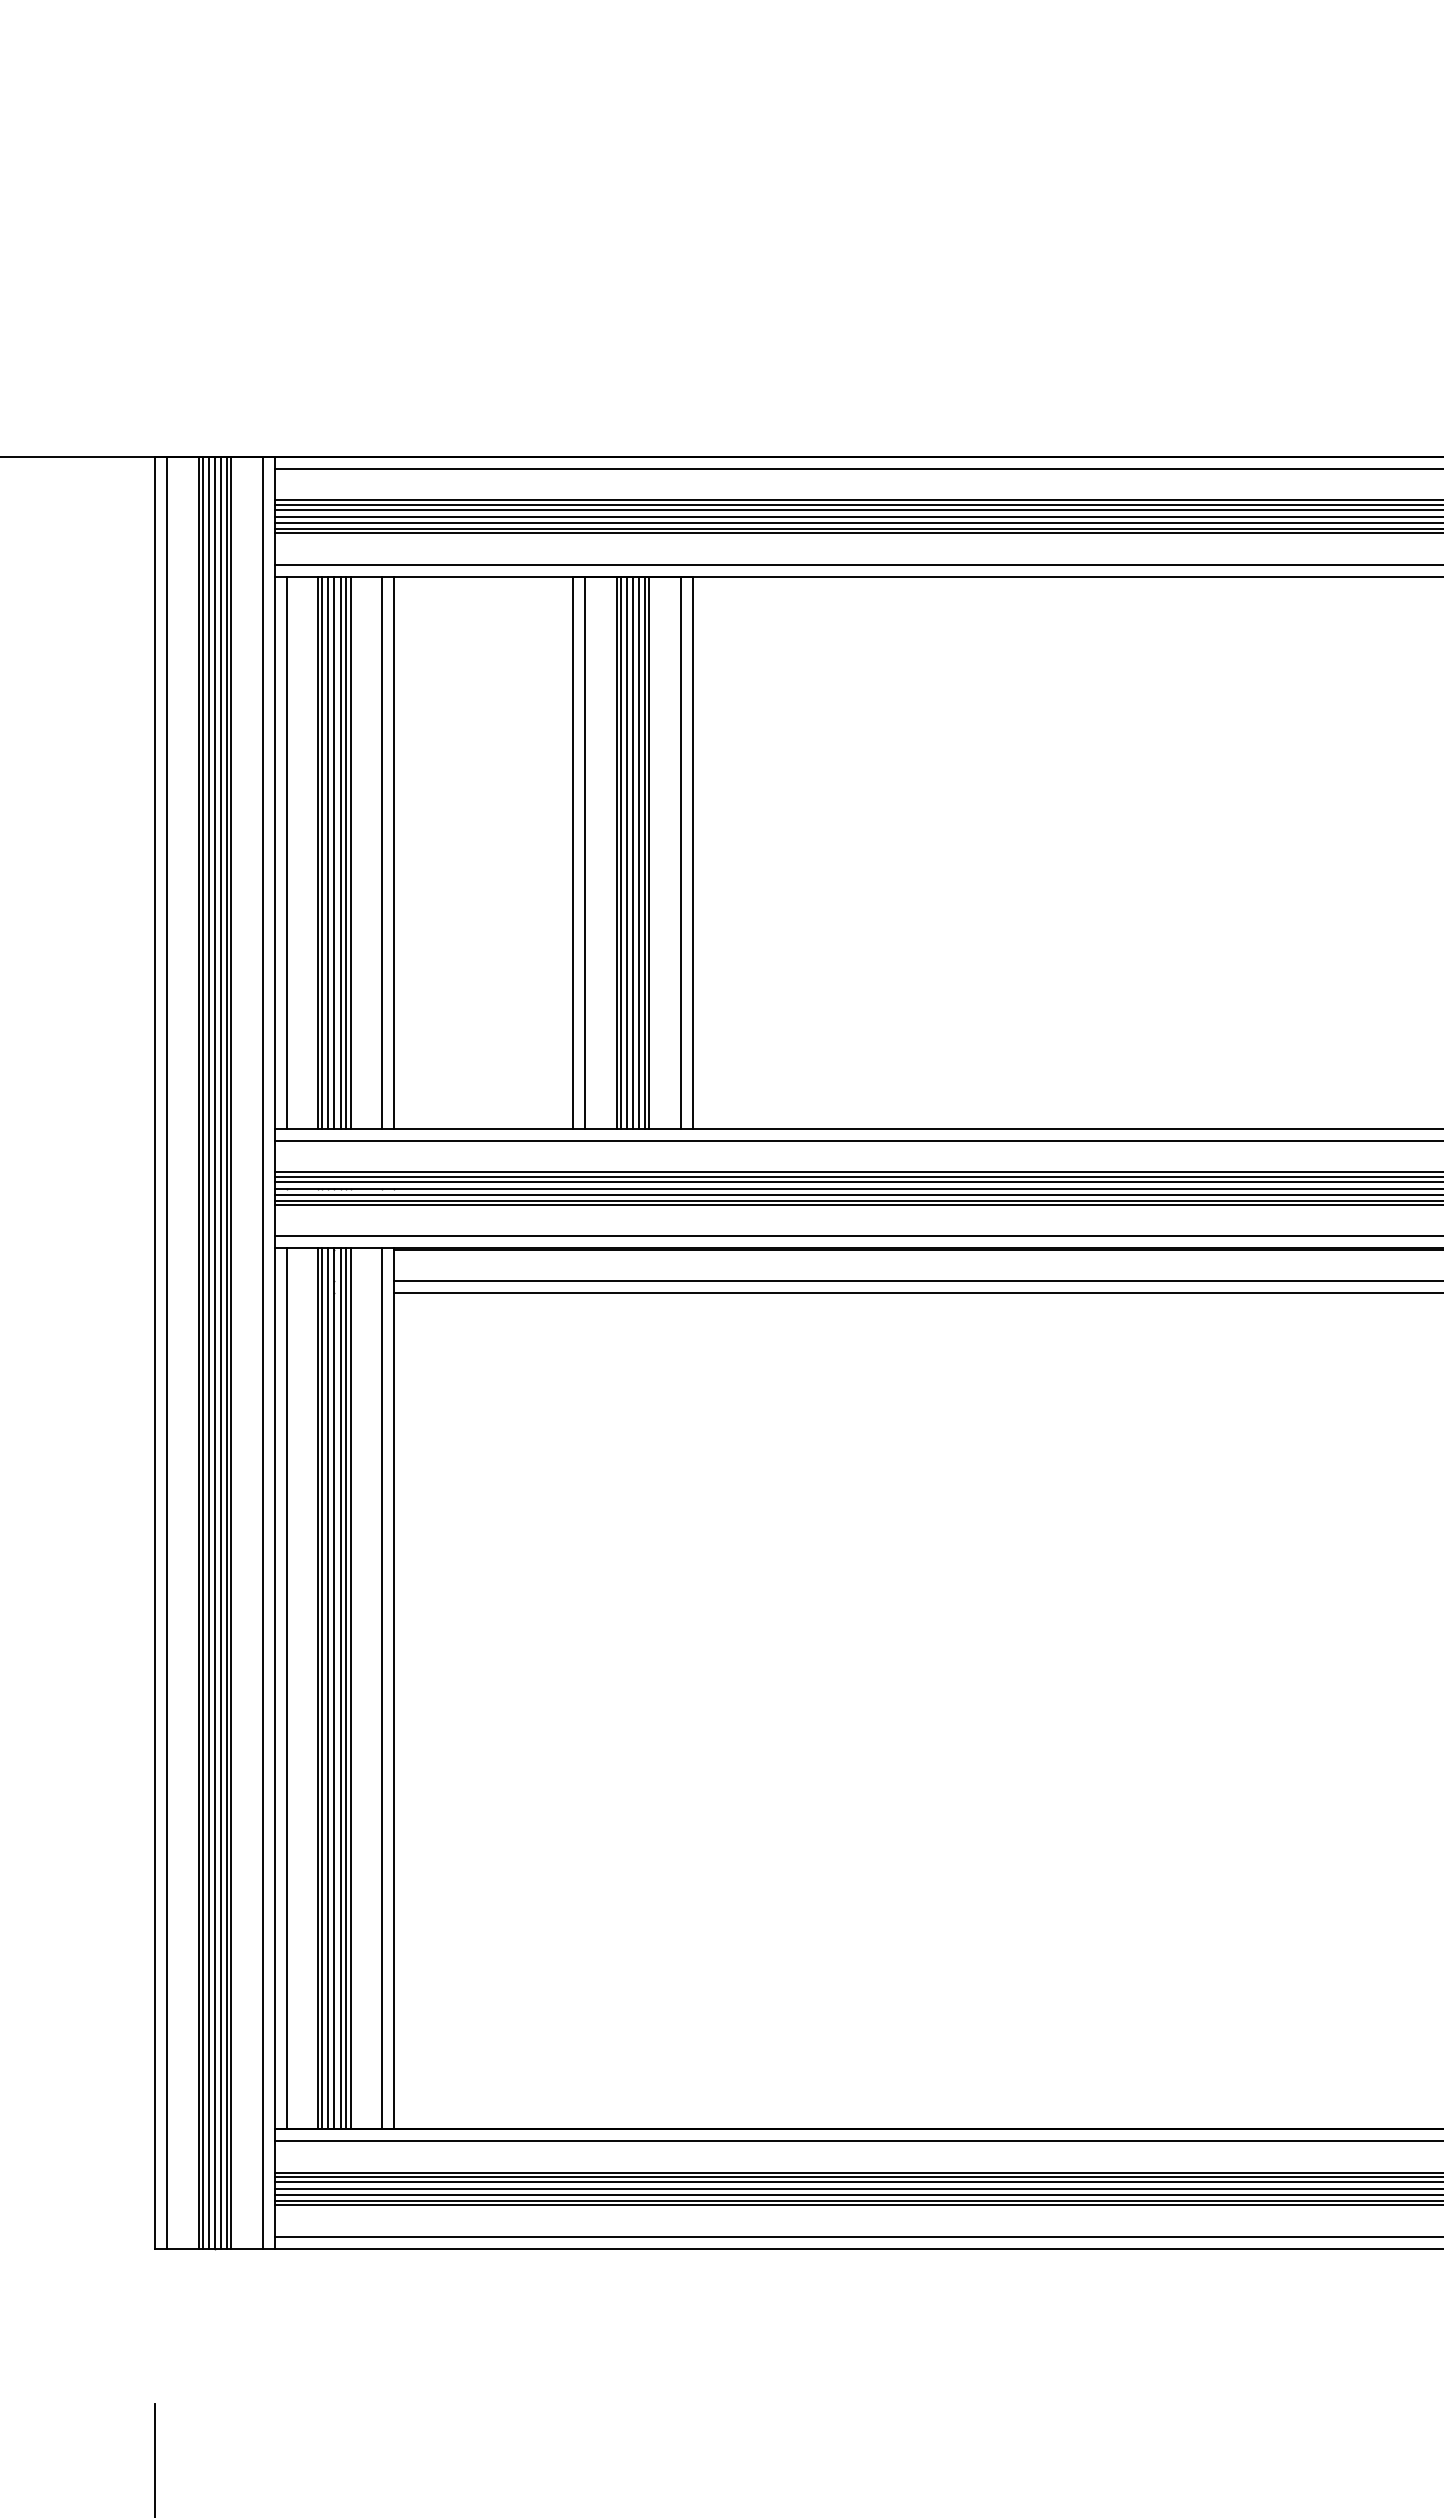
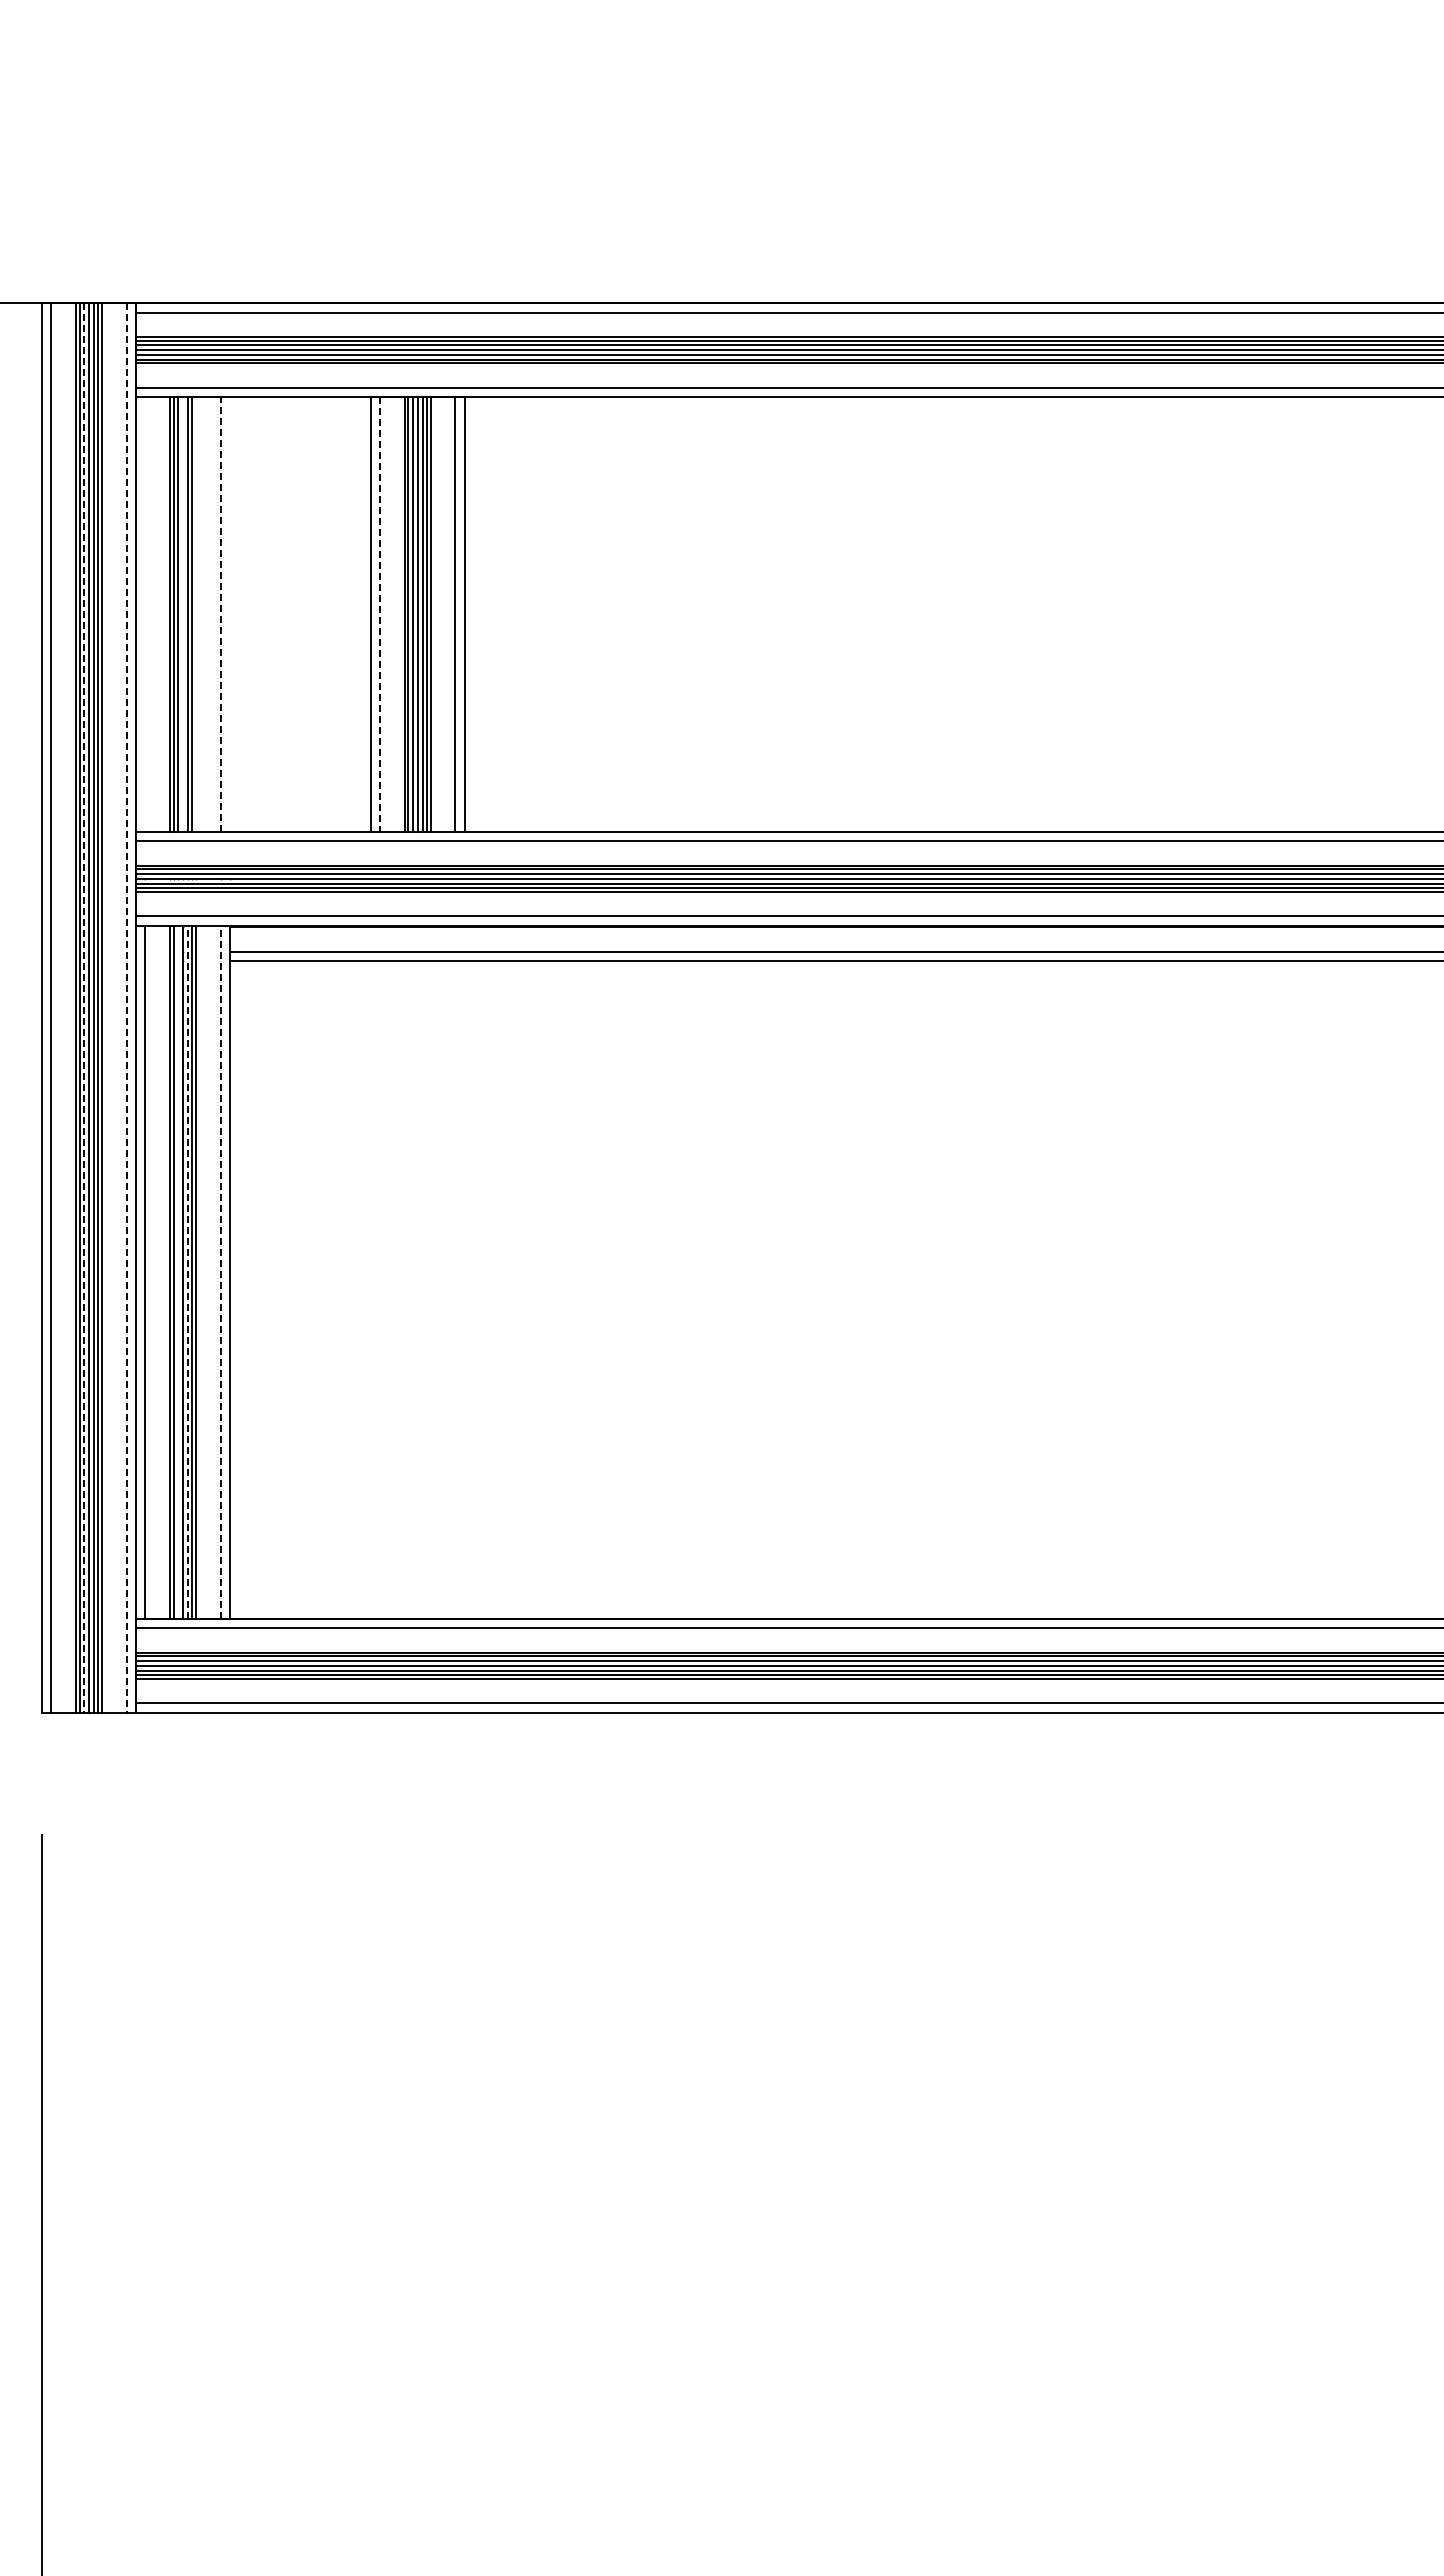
line: (286, 852) -> (145, 614), removed
line: (333, 852) -> (182, 614), removed
line: (350, 852) -> (195, 614), removed
line: (382, 852) -> (220, 614), solid -> dashed
line: (393, 852) -> (229, 614), removed
line: (585, 854) -> (380, 615), solid -> dashed
line: (209, 1353) -> (84, 1008), solid -> dashed
line: (262, 1353) -> (126, 1008), solid -> dashed
line: (327, 1687) -> (177, 1271), removed
line: (340, 1689) -> (187, 1272), solid -> dashed
line: (382, 1689) -> (220, 1272), solid -> dashed

